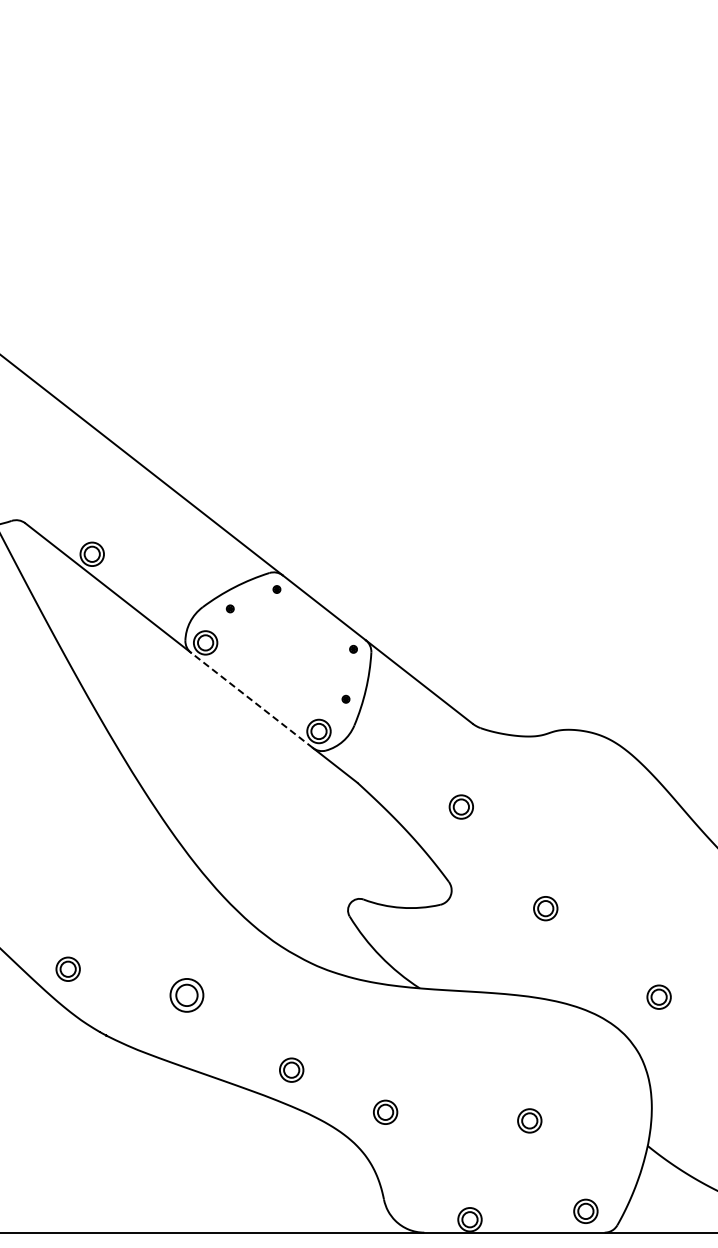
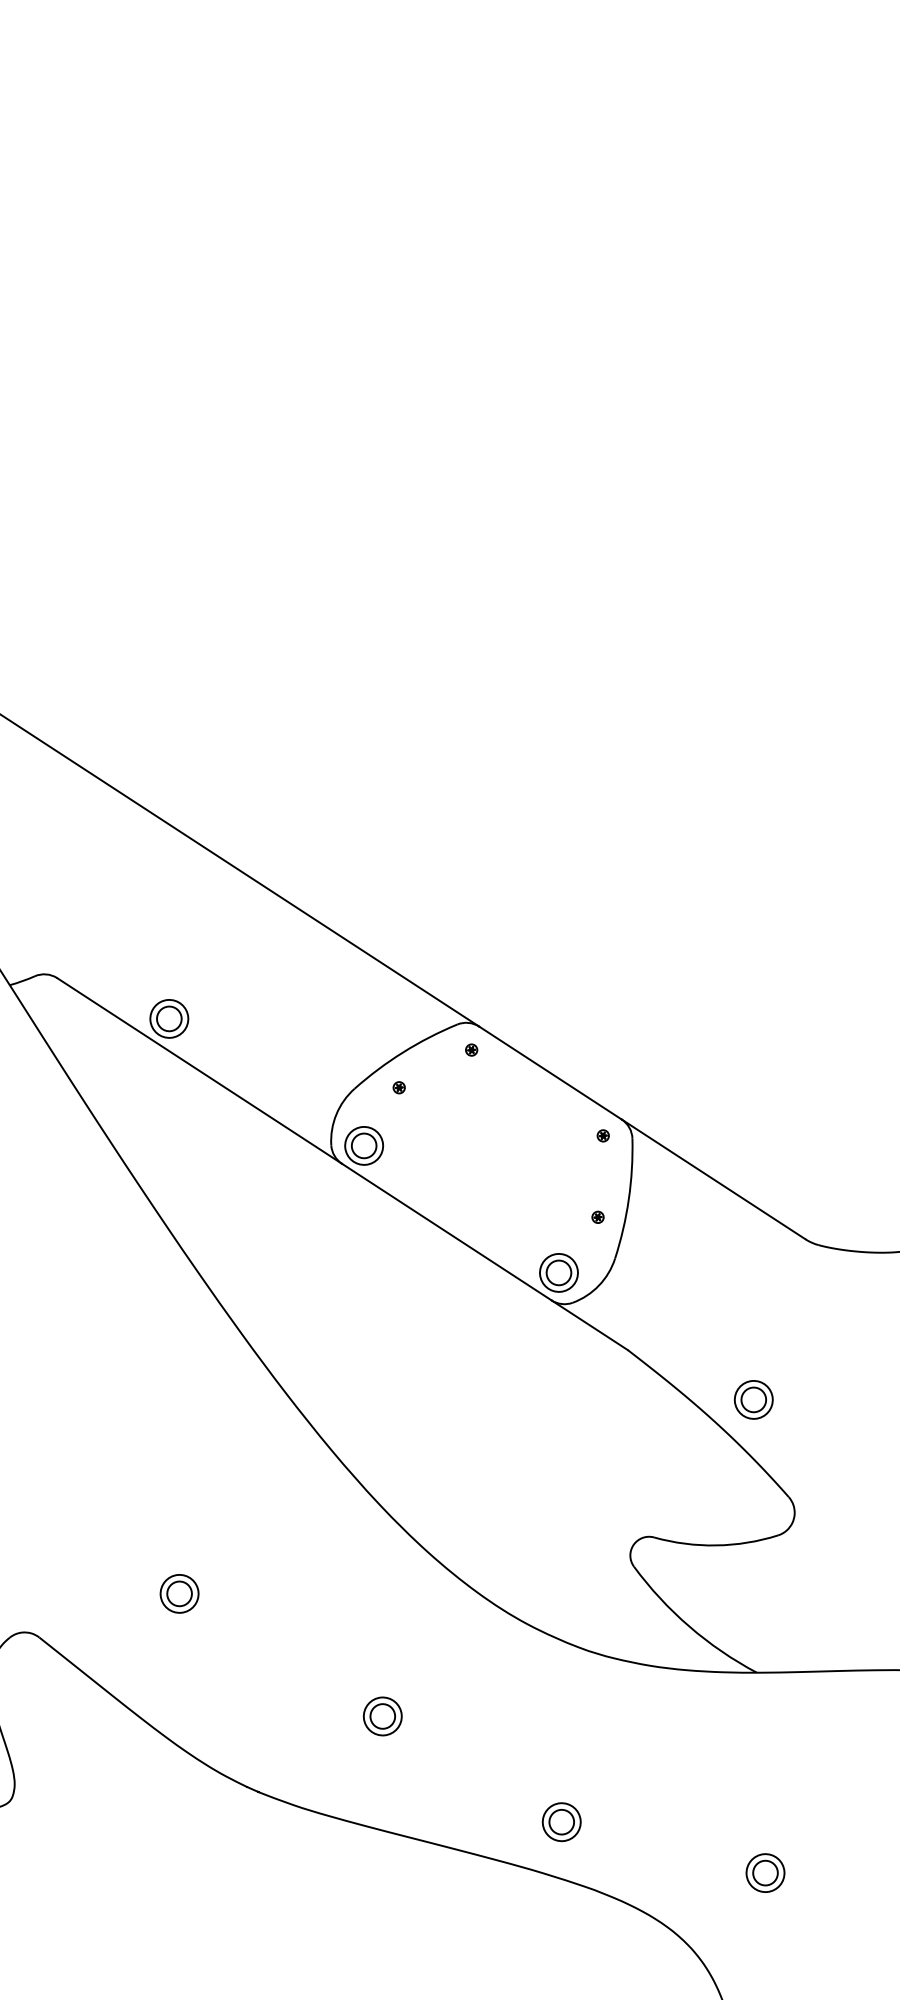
line: (251, 700) -> (445, 1232), dashed -> solid
part: (460, 806) -> (752, 1399), moved
part: (67, 968) -> (178, 1592), moved
part: (186, 995) -> (382, 1716), size x0.71
part: (385, 1111) -> (765, 1871), moved

